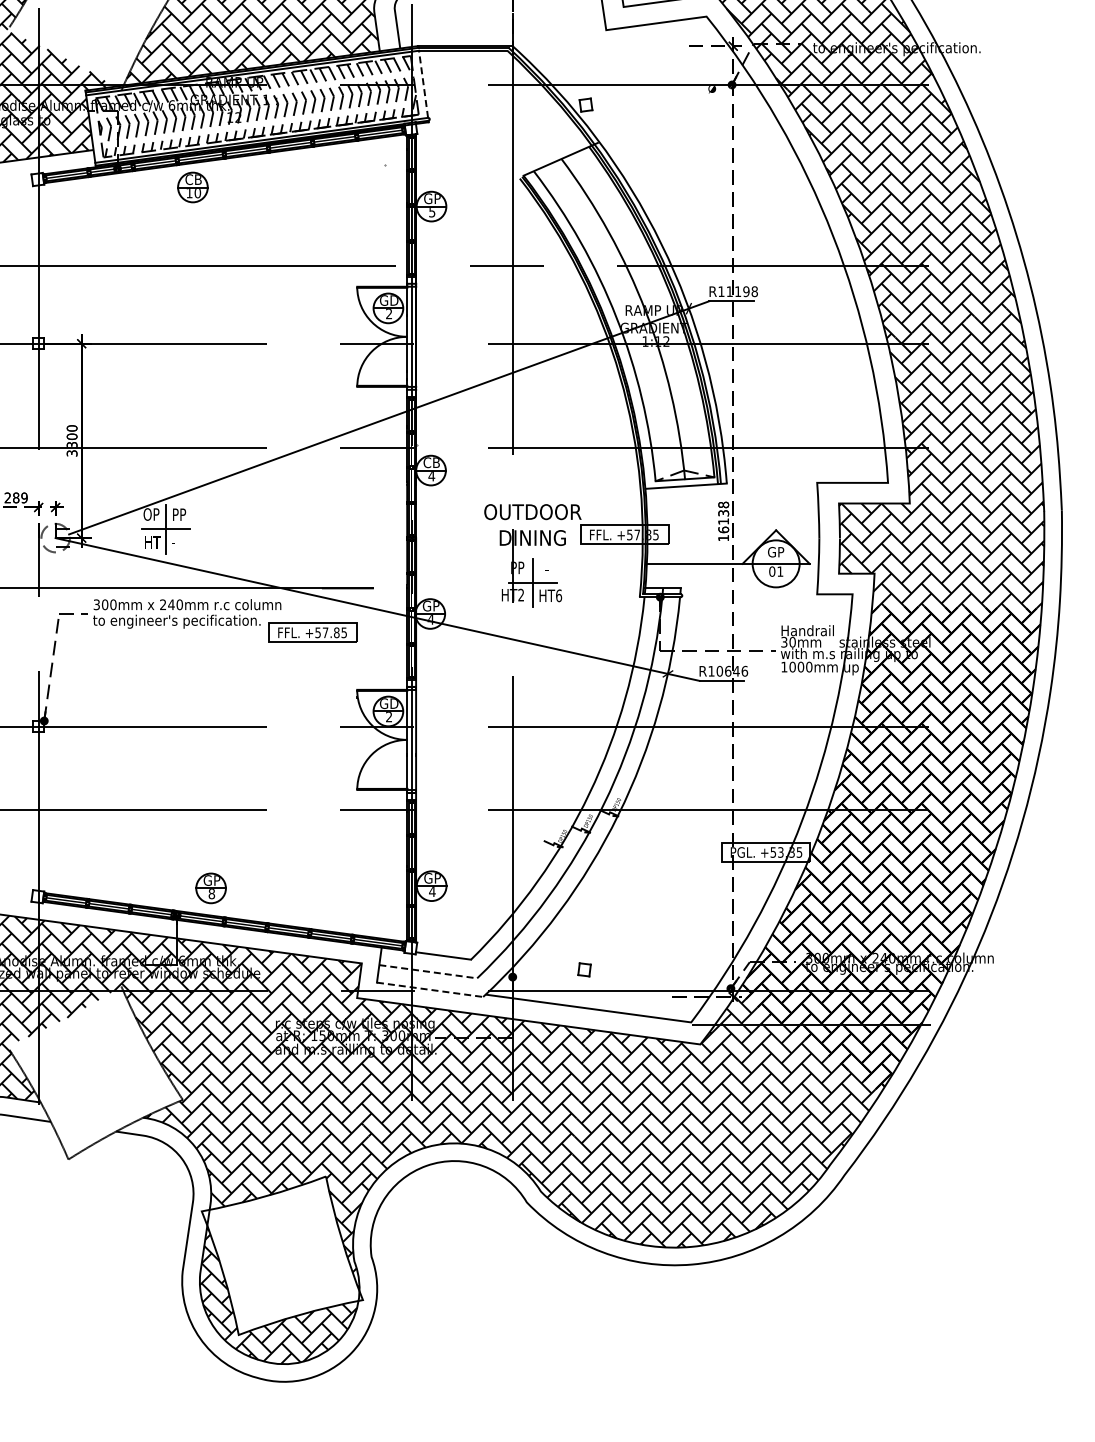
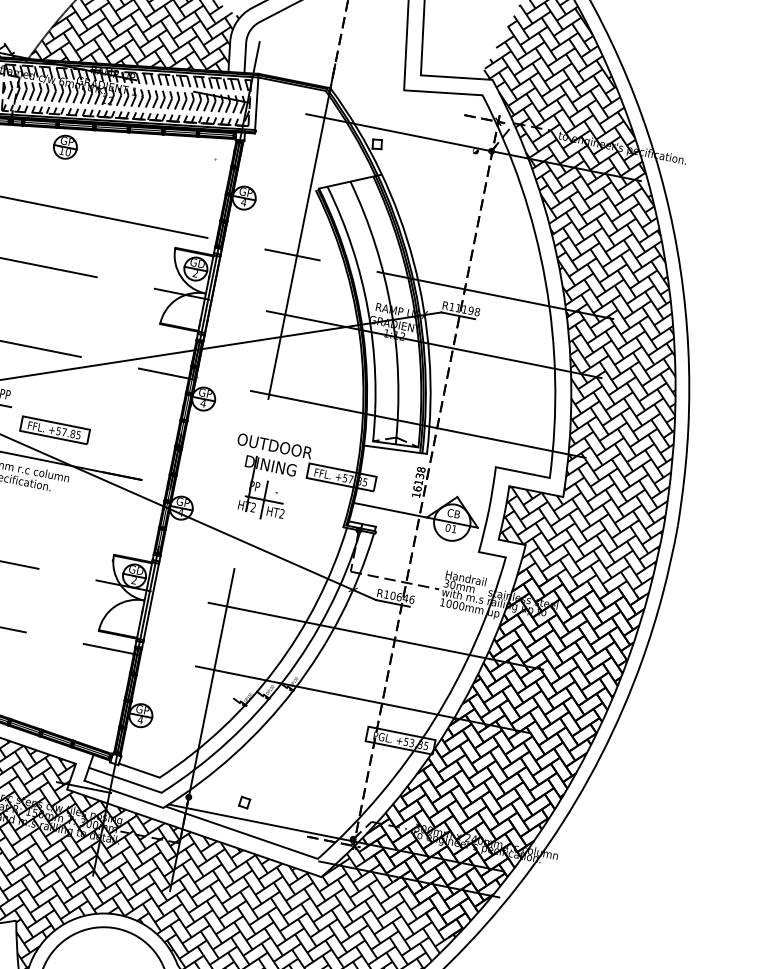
line: (423, 84) -> (256, 103), dashed -> solid
text: (196, 179) -> (69, 141), CB -> GP
text: (431, 212) -> (243, 202), 5 -> 4
text: (434, 462) -> (207, 393), CB -> GP
text: (778, 552) -> (455, 514), GP -> CB
text: (559, 595) -> (282, 513), HT6 -> HT2
part: (312, 632) -> (54, 430), moved
line: (428, 971) -> (125, 780), dashed -> solid
line: (430, 989) -> (124, 794), dashed -> solid

